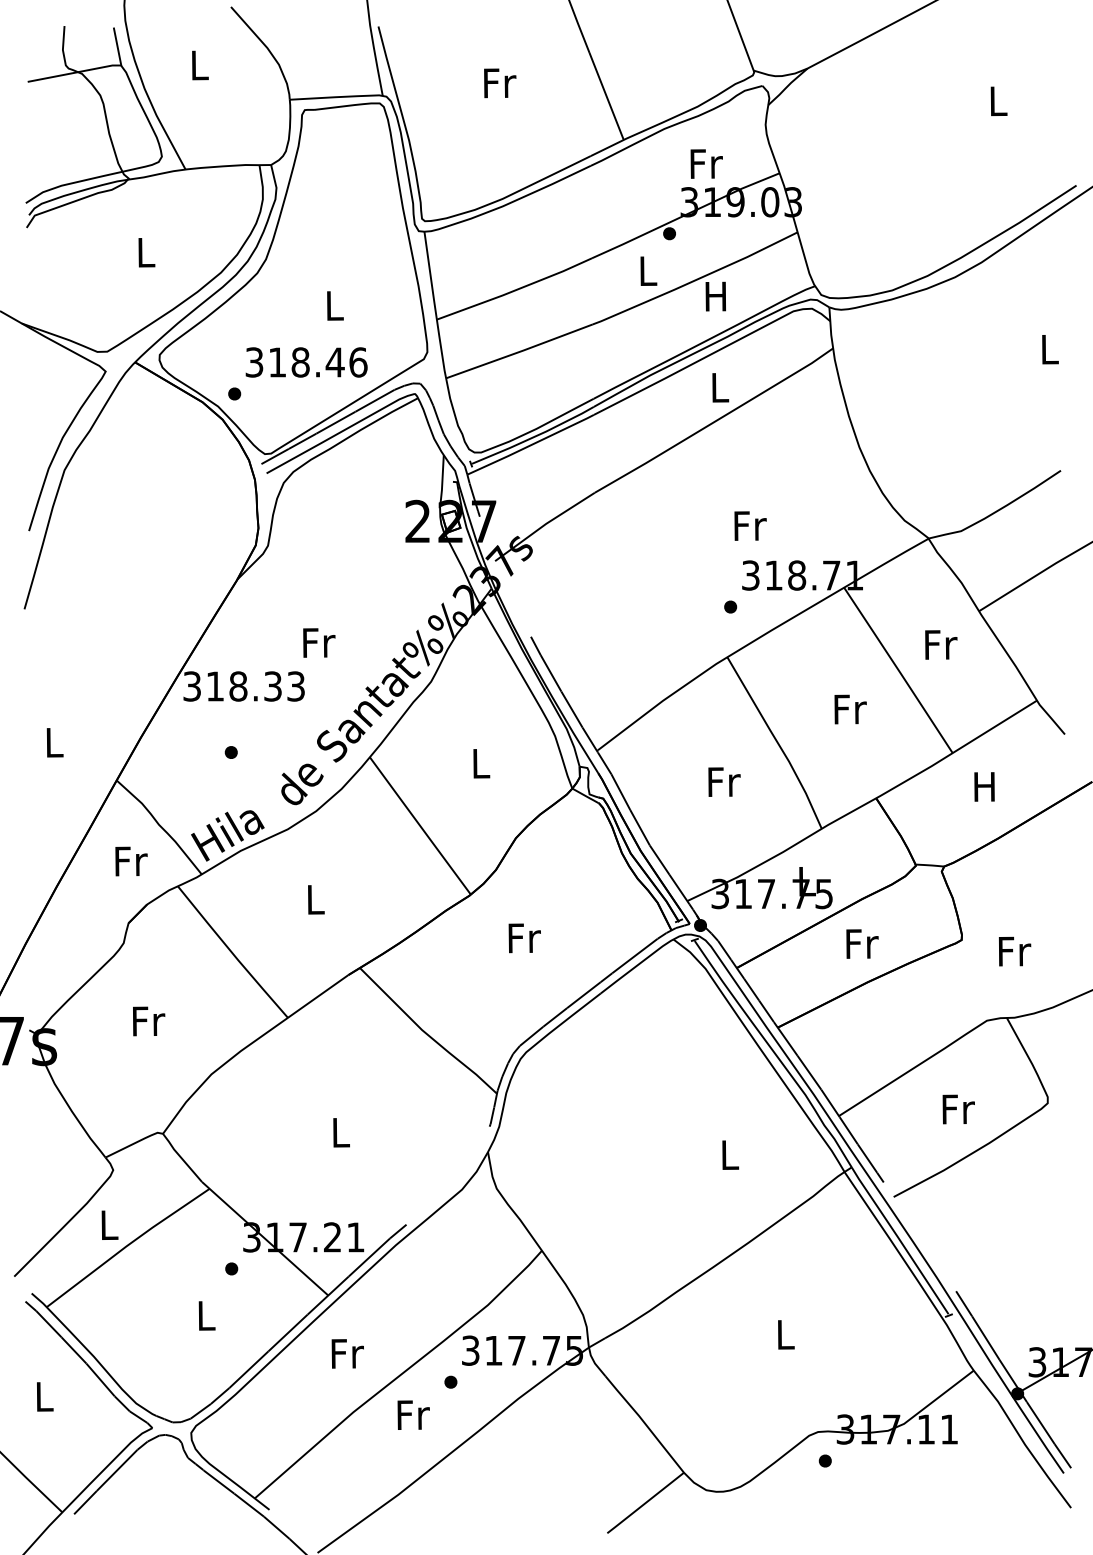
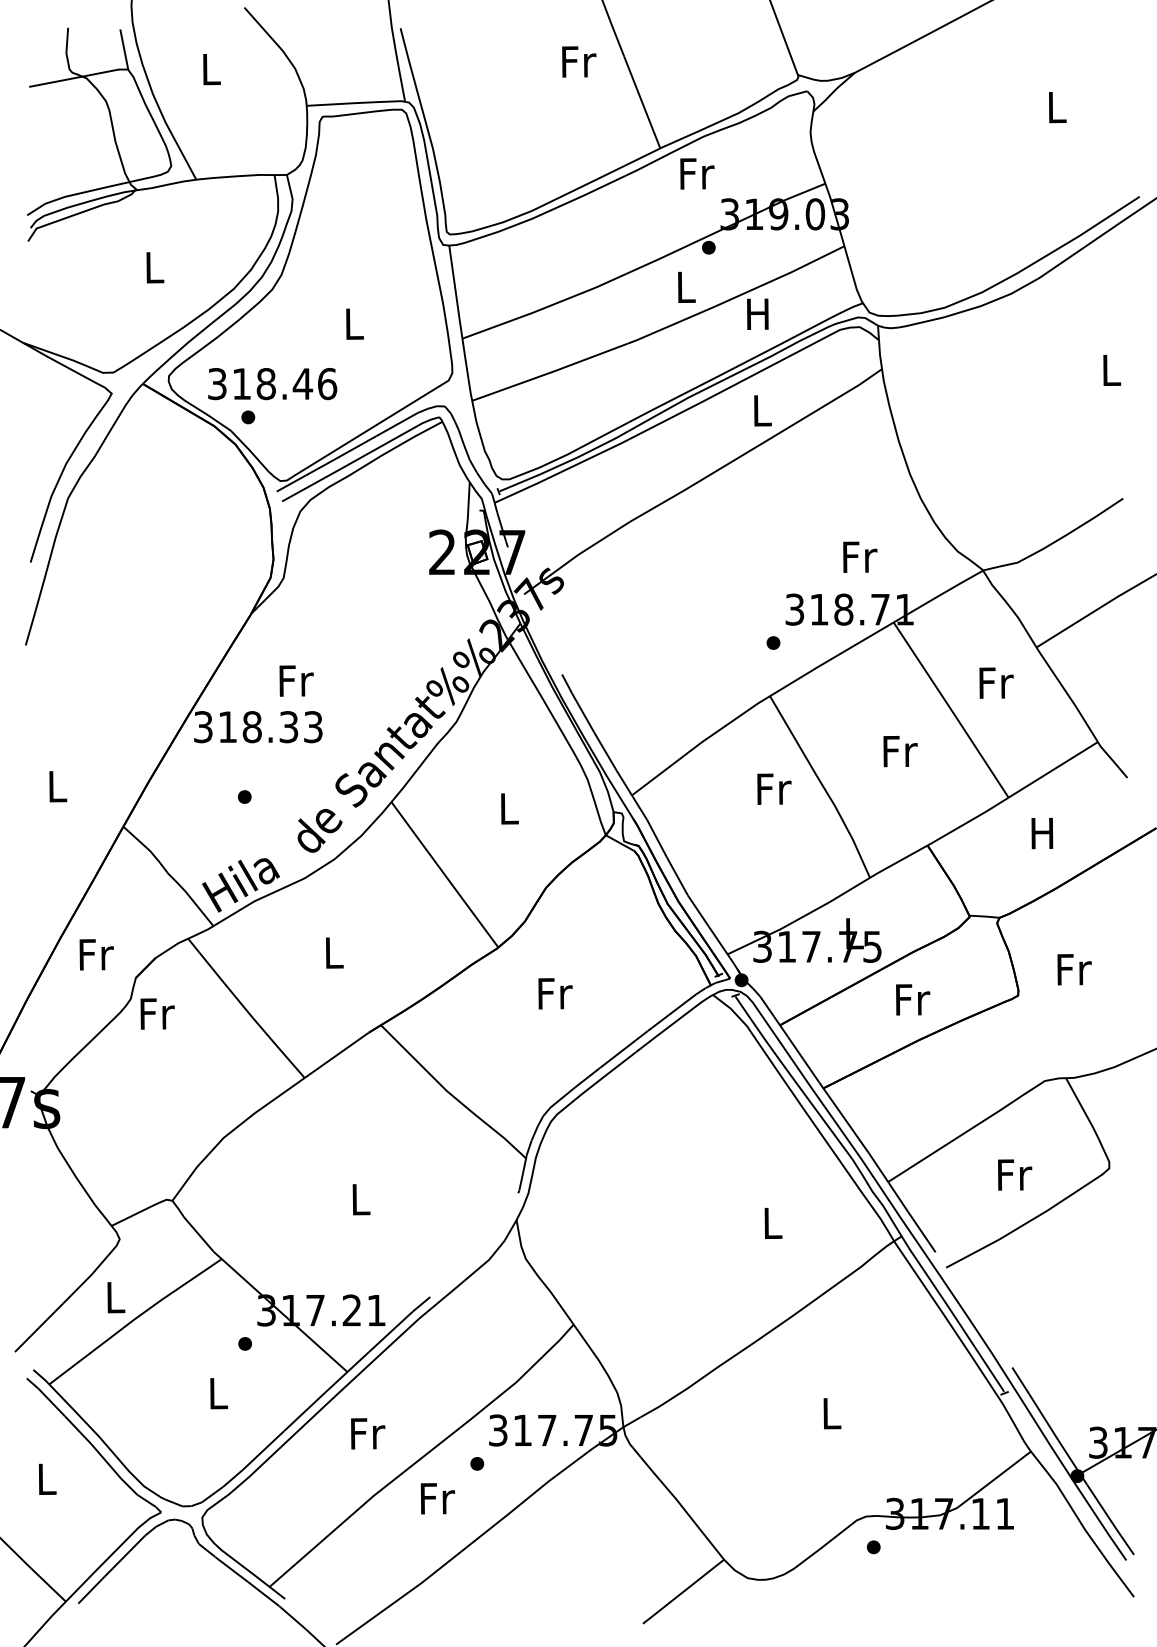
text: (500, 83) -> (579, 62), moved
text: (706, 163) -> (697, 173), moved
text: (306, 362) -> (272, 384), moved
text: (750, 525) -> (860, 556), moved
text: (319, 642) -> (296, 680), moved
text: (724, 781) -> (774, 788), moved
text: (131, 861) -> (96, 954), moved
text: (1015, 951) -> (1075, 969), moved
text: (149, 1021) -> (158, 1014), moved

